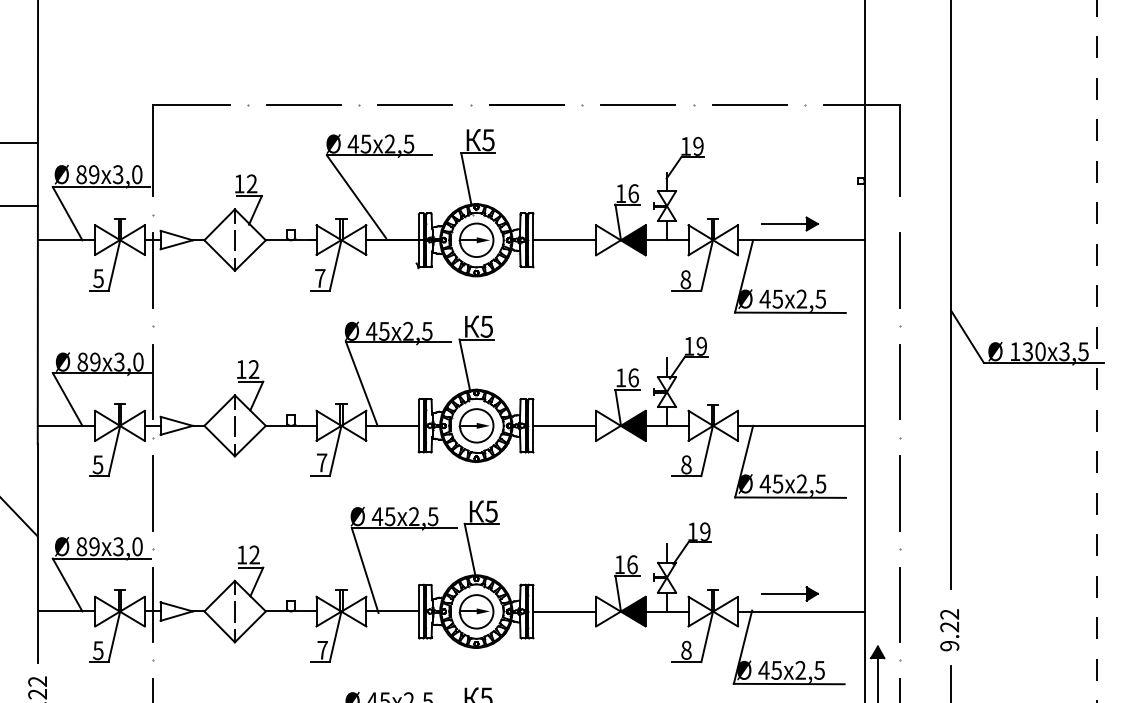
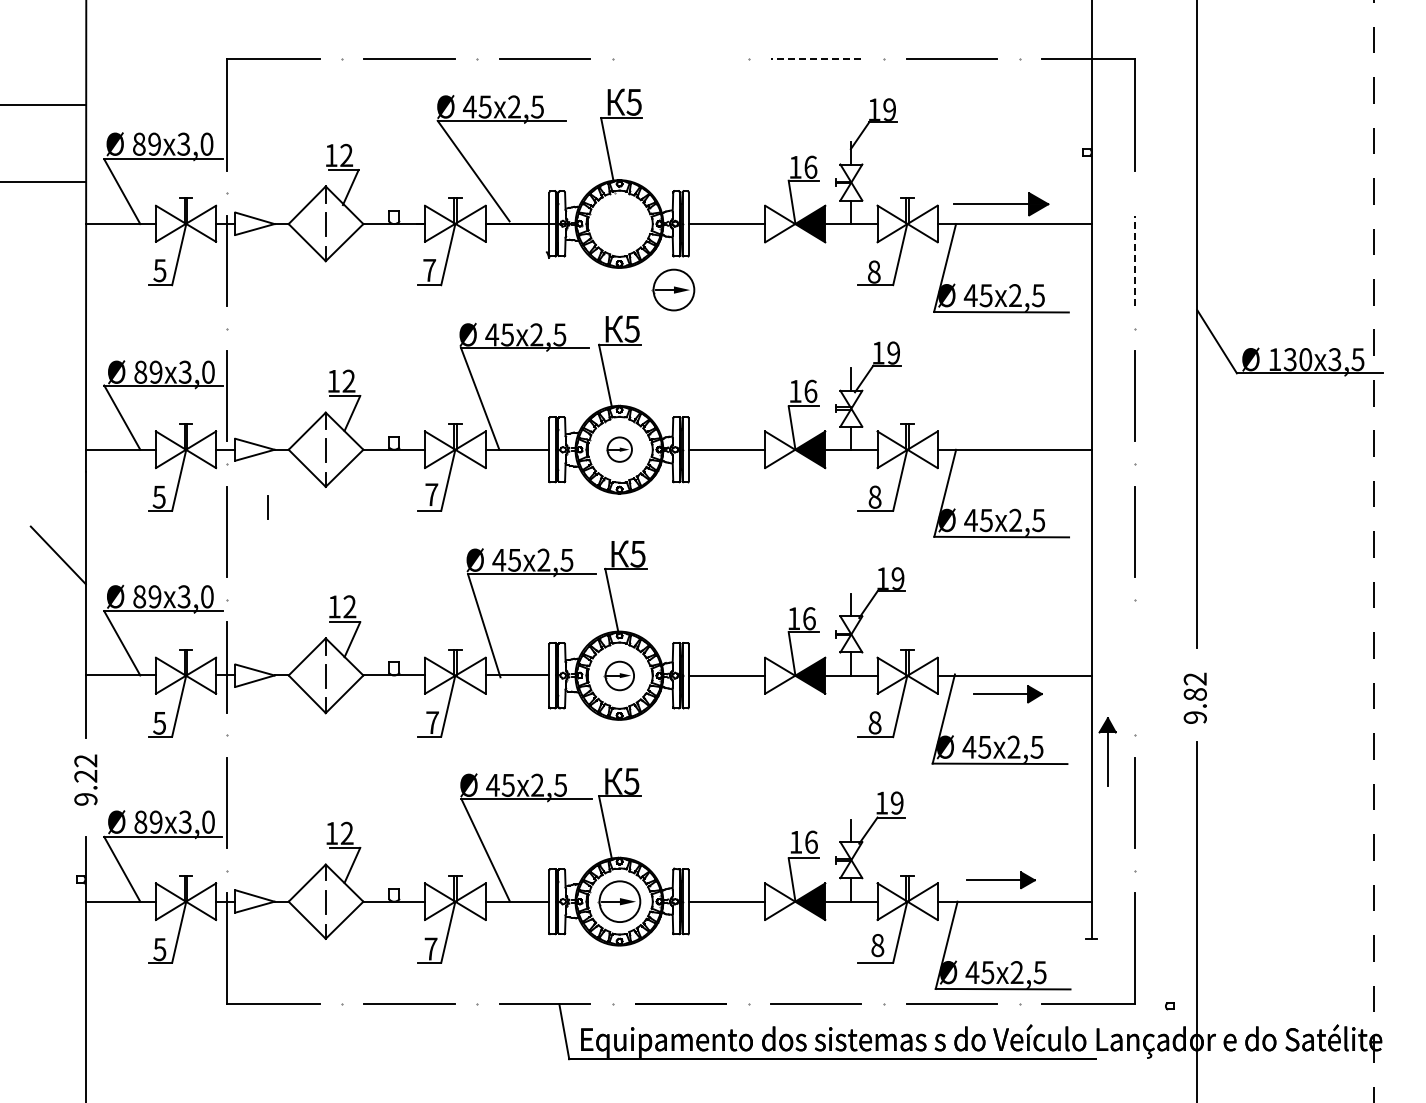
line: (526, 104) -> (680, 58), removed
line: (637, 105) -> (815, 59), solid -> dashed
part: (789, 223) -> (1000, 203), size x1.4
part: (476, 239) -> (673, 289), moved
line: (900, 270) -> (1135, 260), solid -> dashed
part: (476, 425) -> (619, 449), size x0.6
line: (186, 473) -> (267, 507), added
part: (789, 594) -> (1007, 694), moved
line: (899, 604) -> (1134, 667), removed
part: (476, 611) -> (619, 675), size x0.7
text: (949, 627) -> (1194, 694), 9.22 -> 9.82

